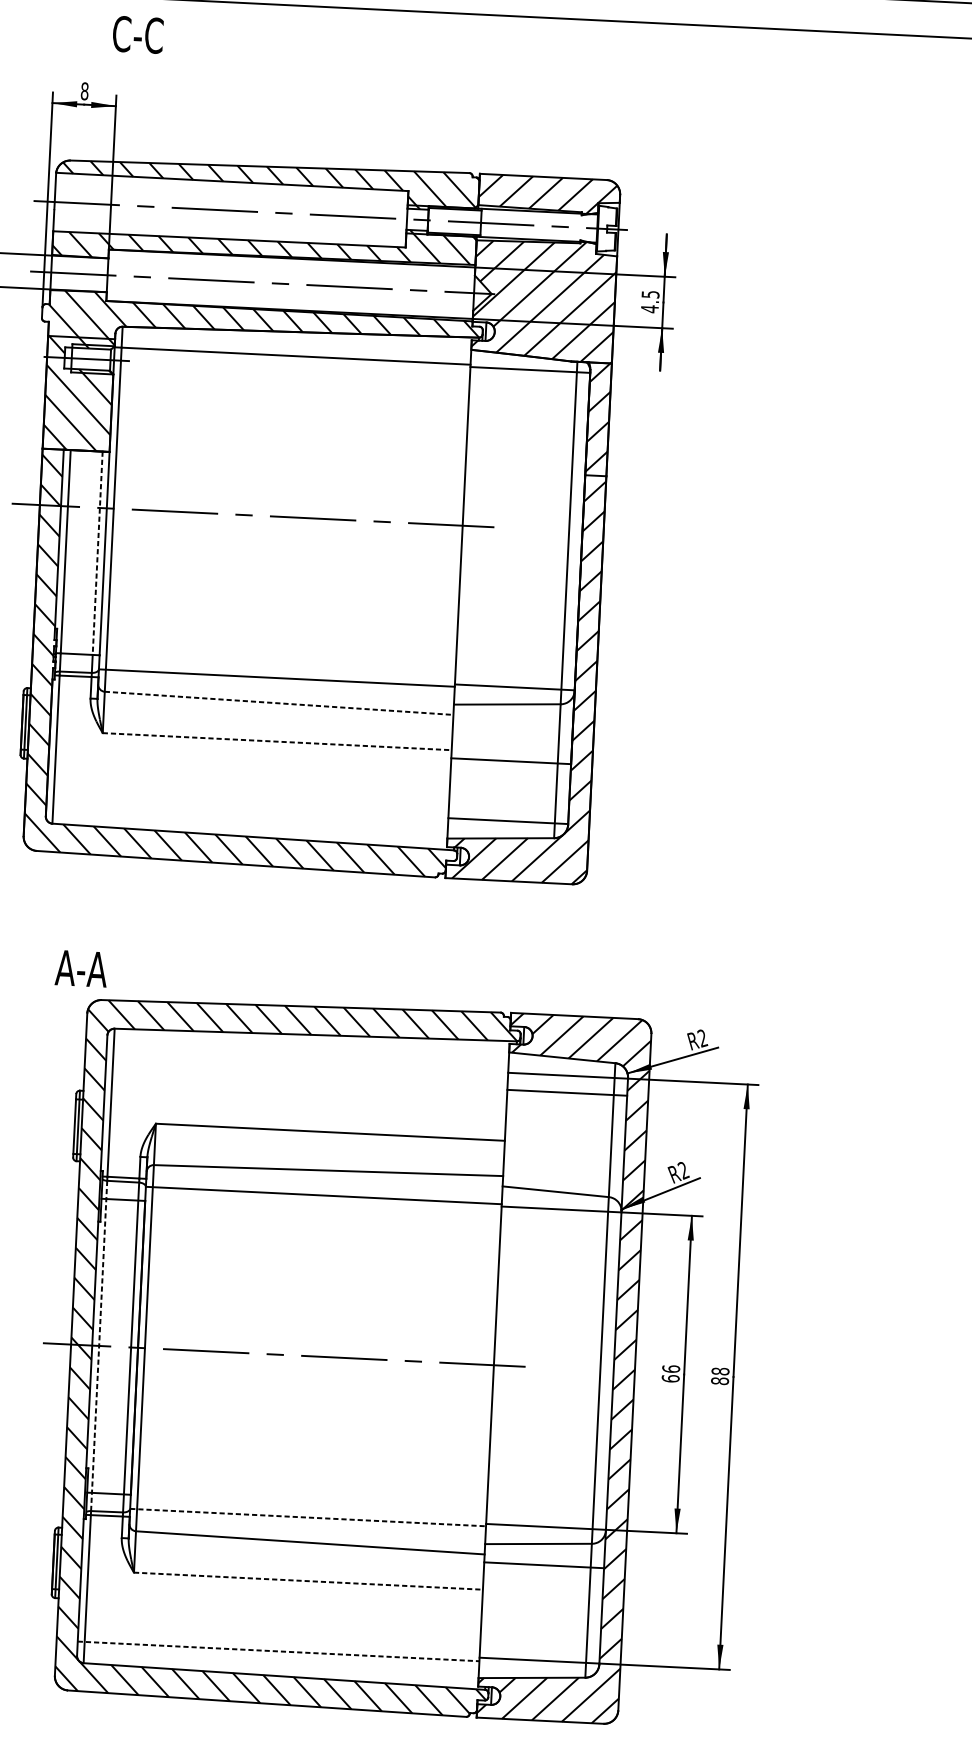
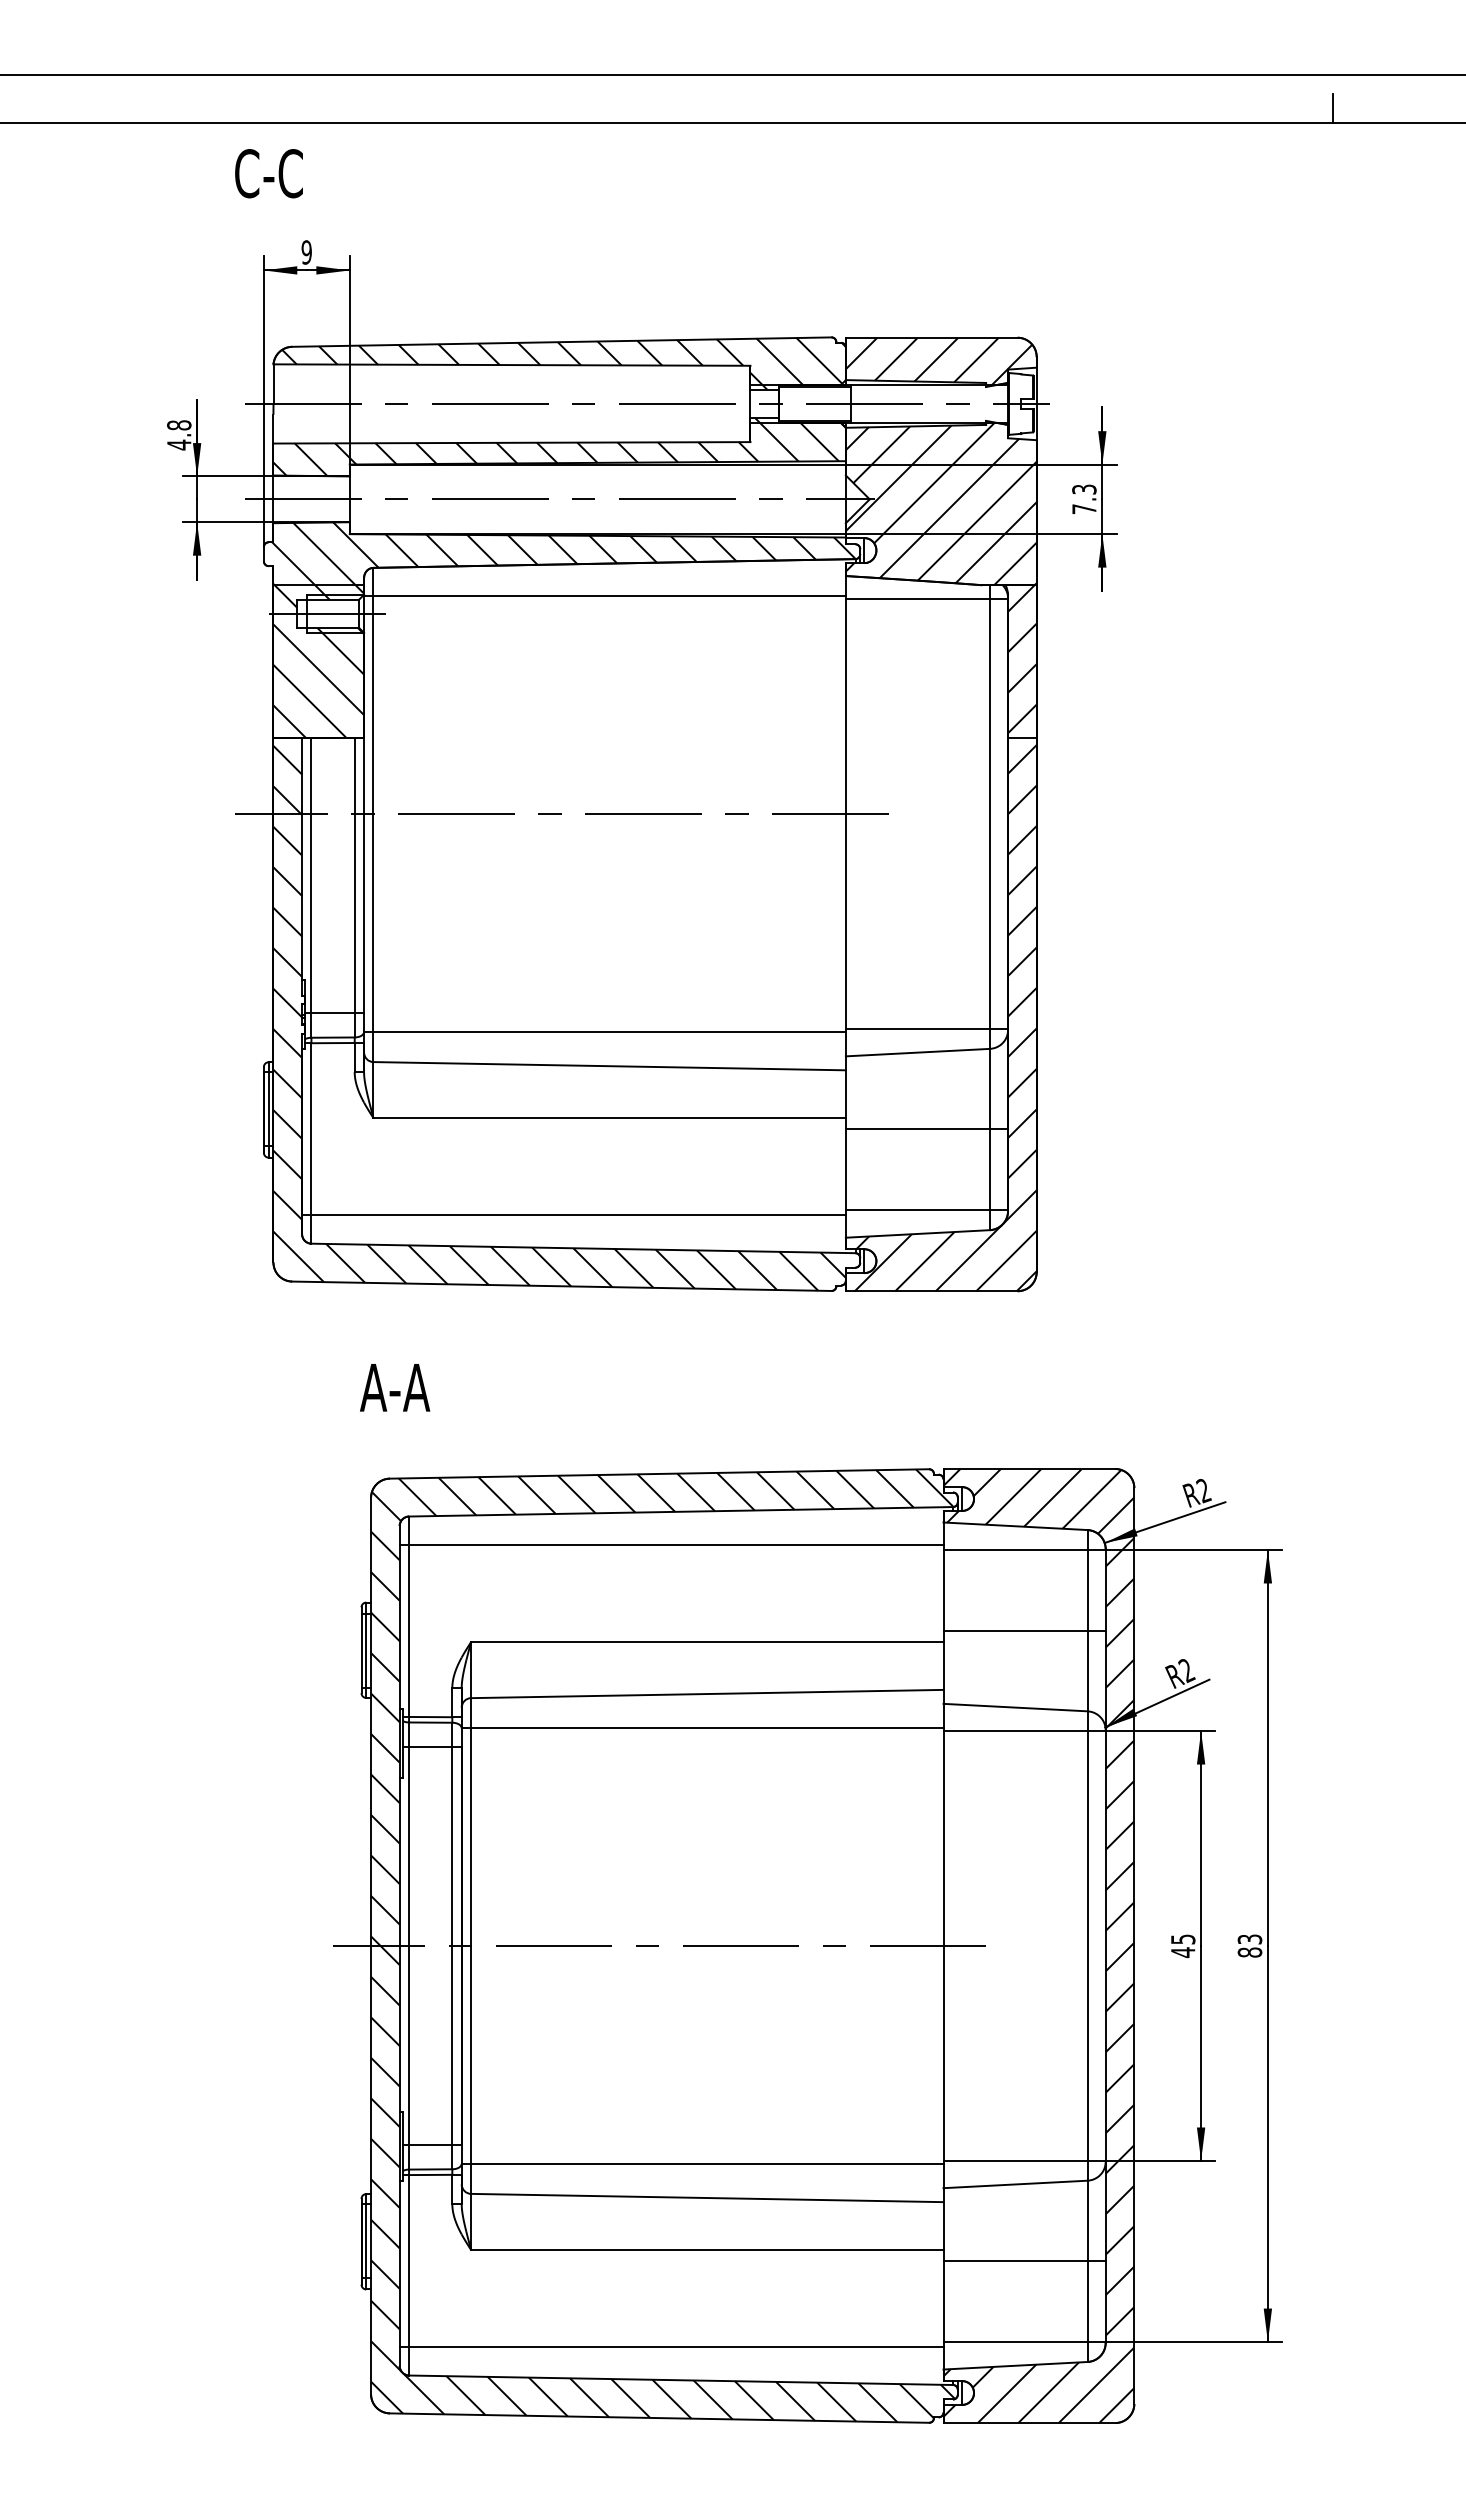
line: (847, 22) -> (1332, 108), added
text: (137, 34) -> (268, 173), moved
text: (84, 91) -> (306, 252), 8 -> 9
text: (650, 301) -> (1084, 499), 4.5 -> 7.3
line: (97, 553) -> (354, 875), dashed -> solid
line: (279, 703) -> (610, 1066), dashed -> solid
line: (277, 742) -> (610, 1118), dashed -> solid
line: (247, 811) -> (573, 1214), added
text: (81, 968) -> (395, 1387), moved
line: (307, 1059) -> (671, 1545), added
line: (567, 1093) -> (1024, 1631), moved
line: (99, 1346) -> (409, 1946), dashed -> solid
text: (720, 1371) -> (1249, 1939), 88 -> 83
text: (670, 1374) -> (1182, 1946), 66 -> 45
line: (308, 1517) -> (702, 2164), dashed -> solid
line: (544, 1565) -> (1024, 2260), moved
line: (308, 1580) -> (707, 2249), dashed -> solid
line: (278, 1651) -> (671, 2346), dashed -> solid

